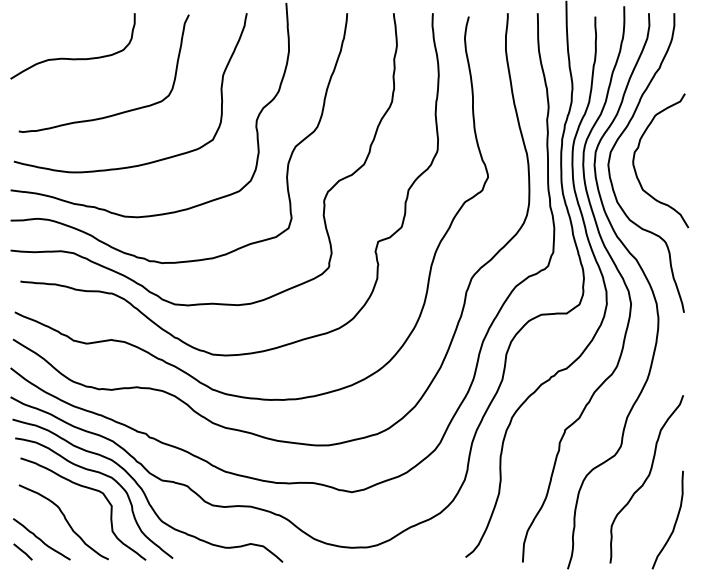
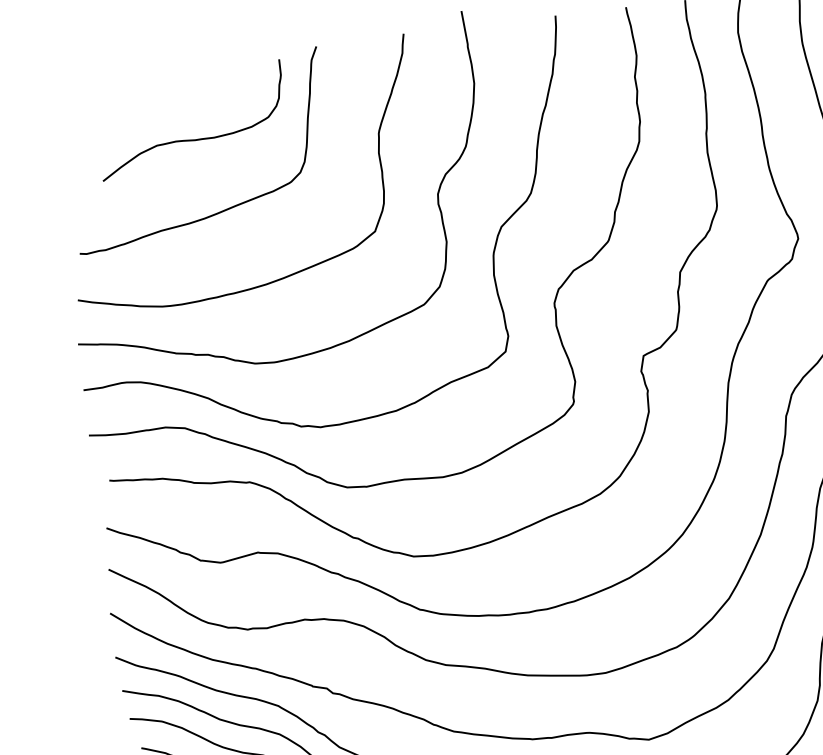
curve: (72, 58) -> (193, 139), moved

